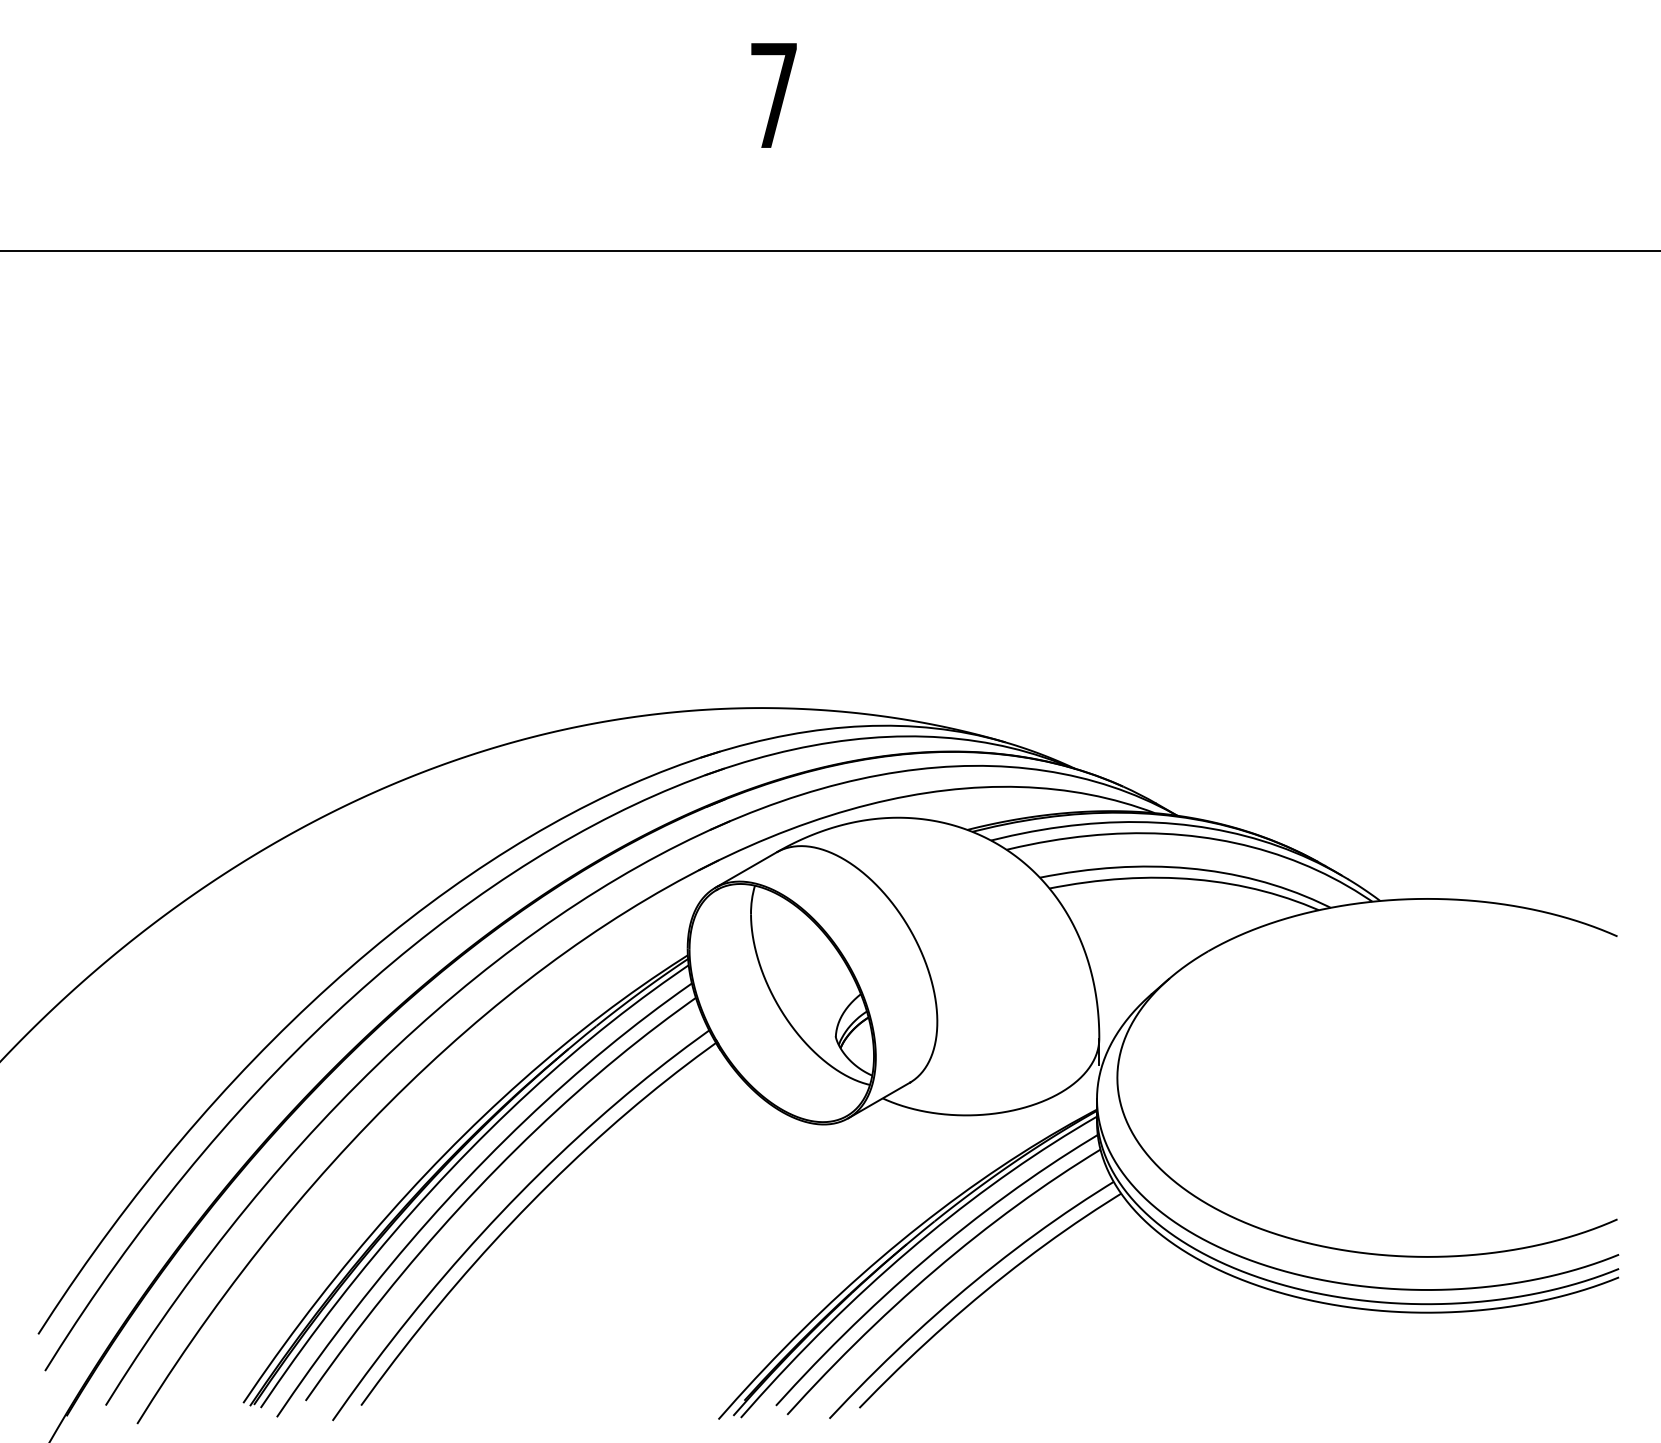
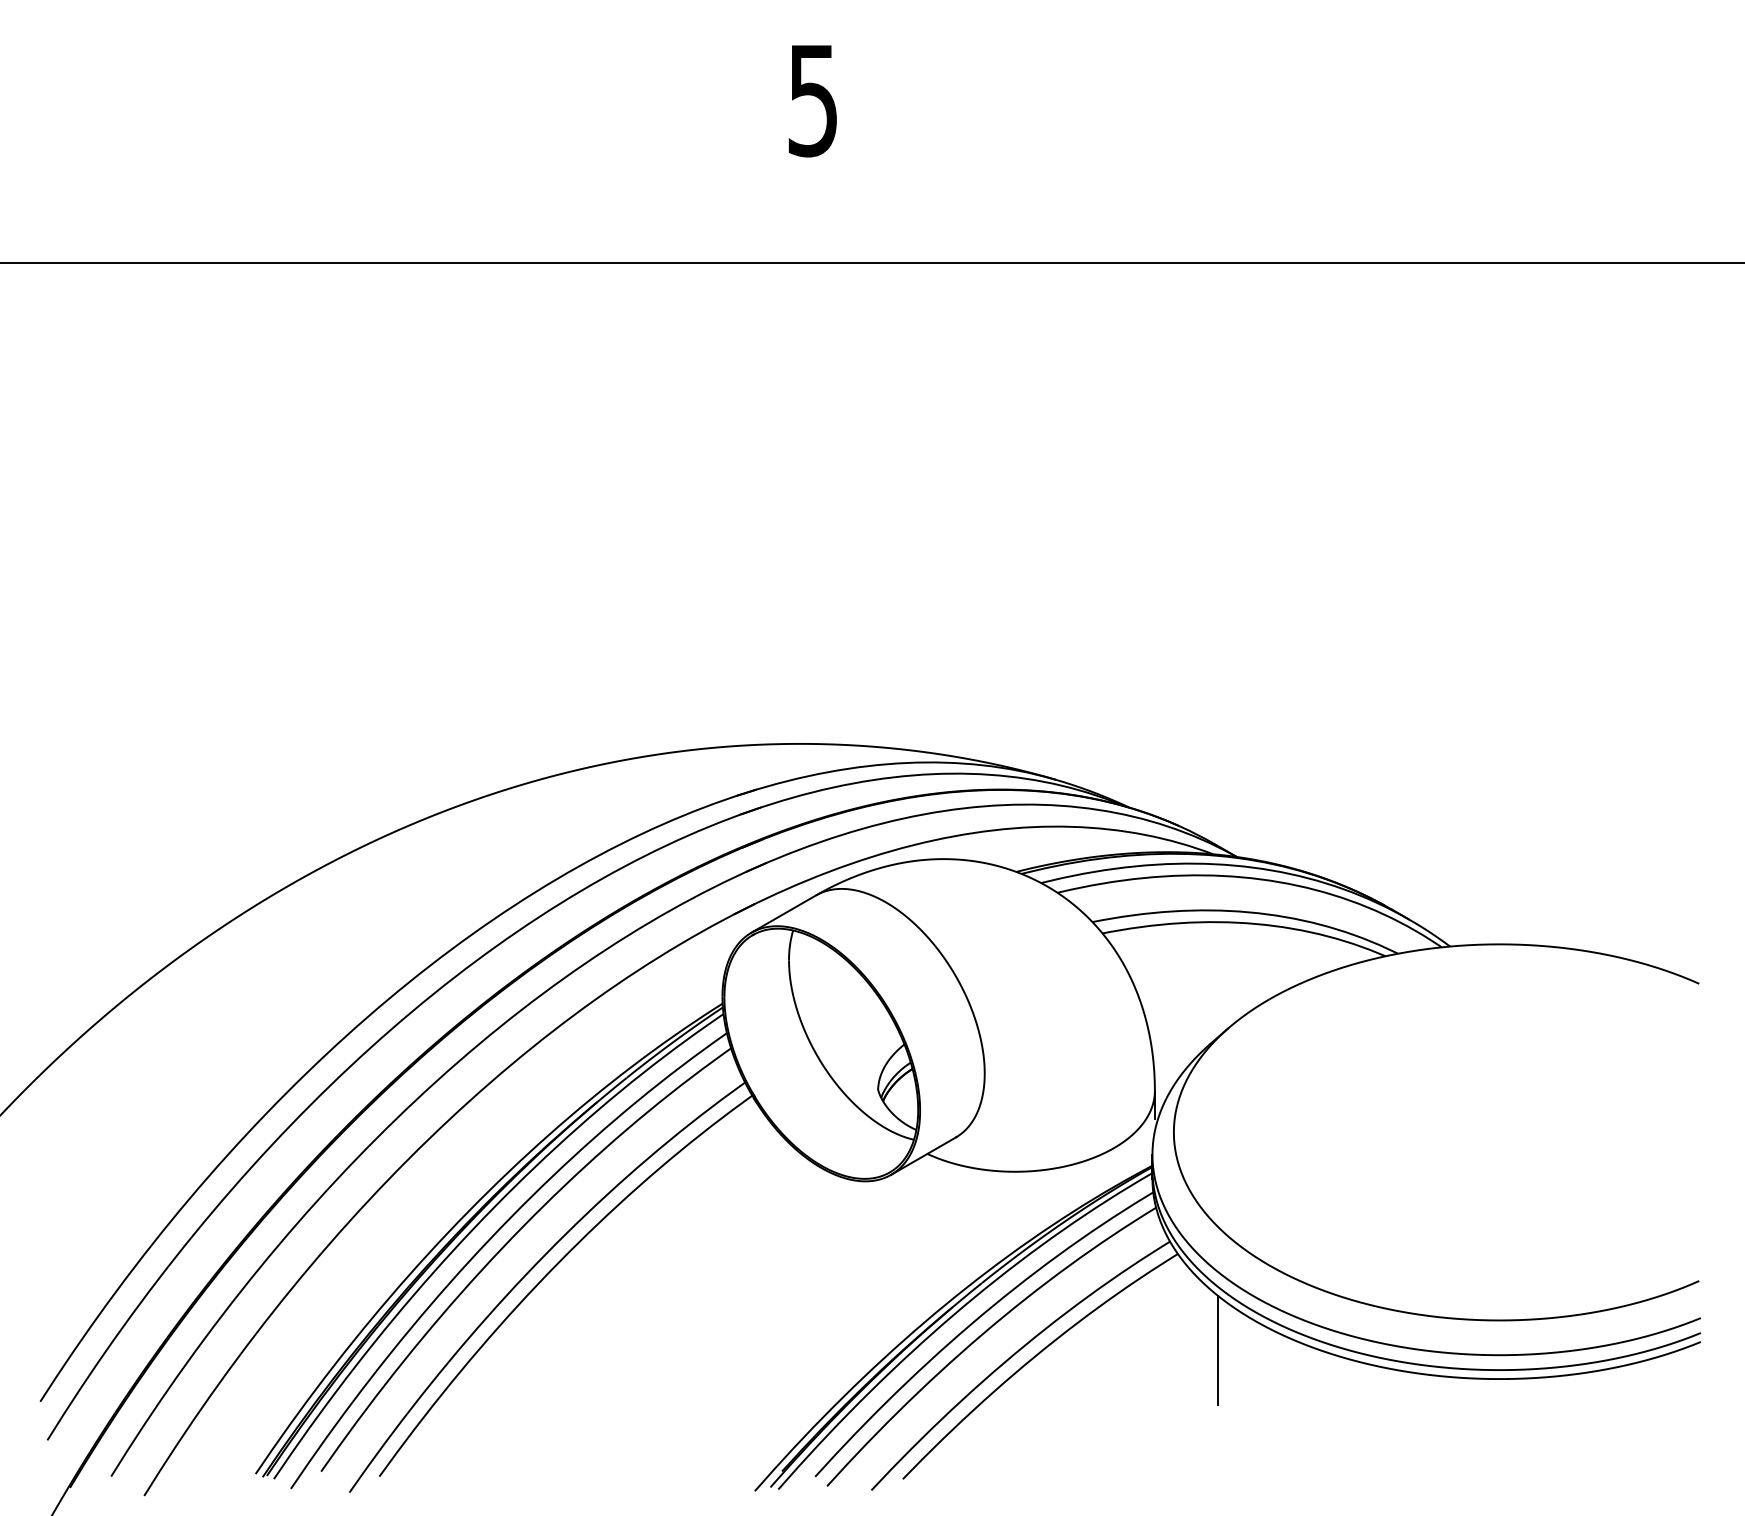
text: (773, 96) -> (812, 101), 7 -> 5
line: (1159, 1285) -> (1218, 1350), added

